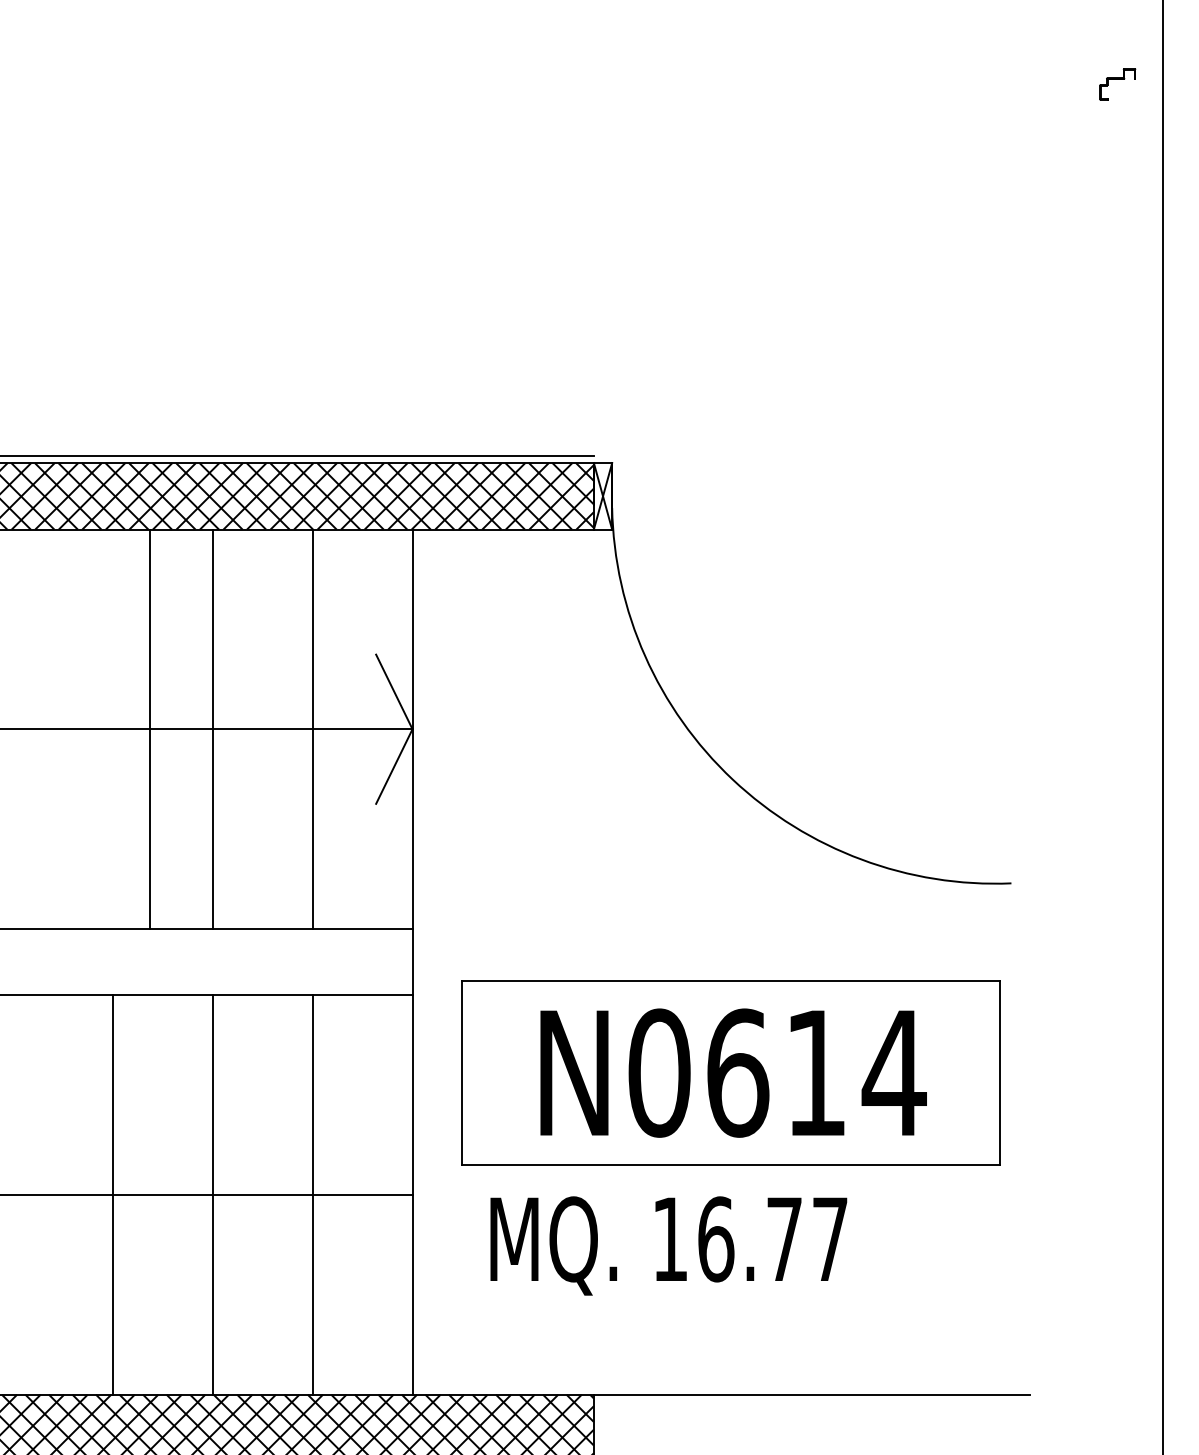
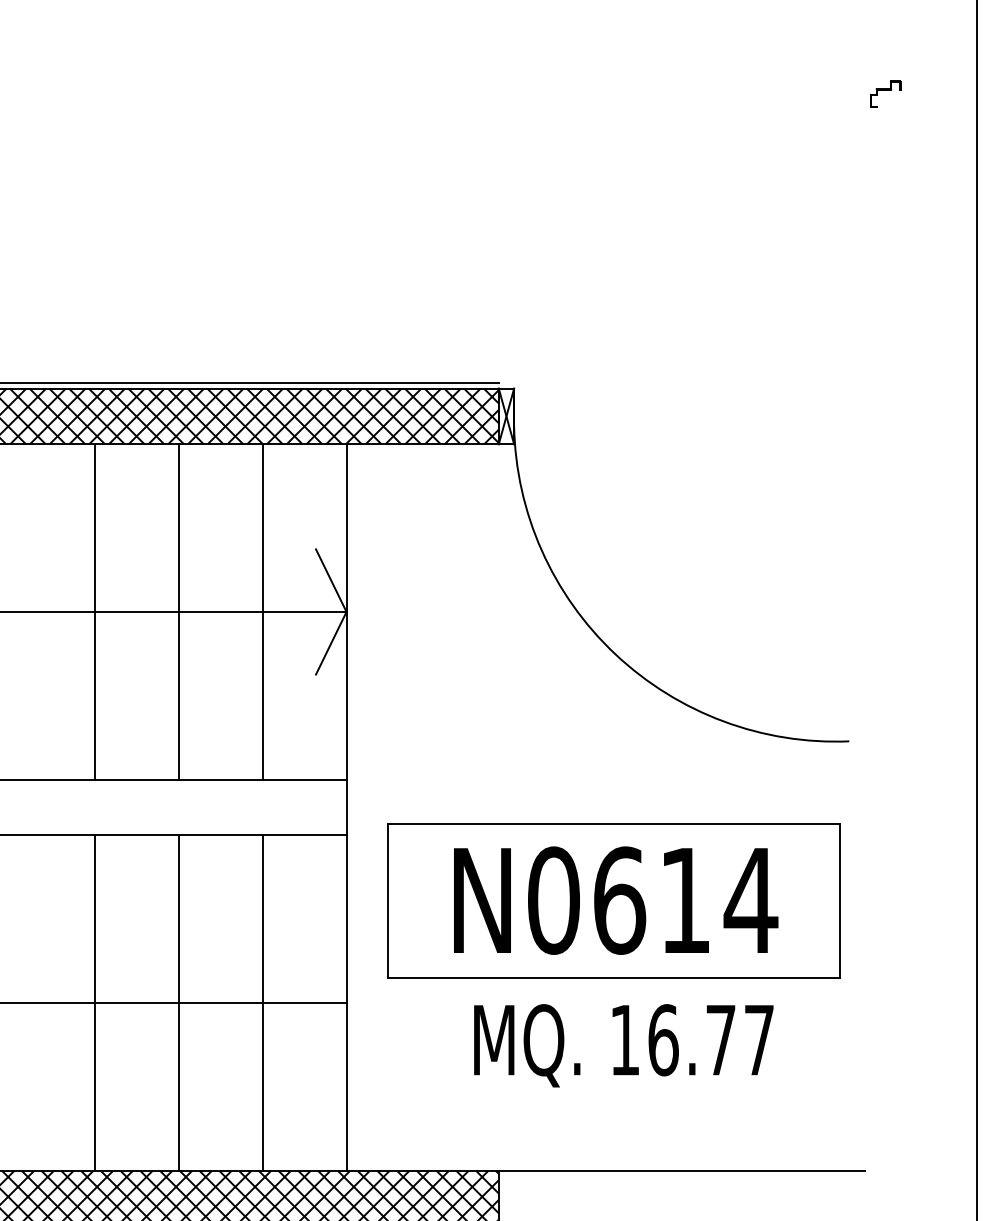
part: (1117, 84) -> (885, 94), moved
line: (150, 728) -> (95, 611), moved
text: (668, 1245) -> (623, 1045), moved

